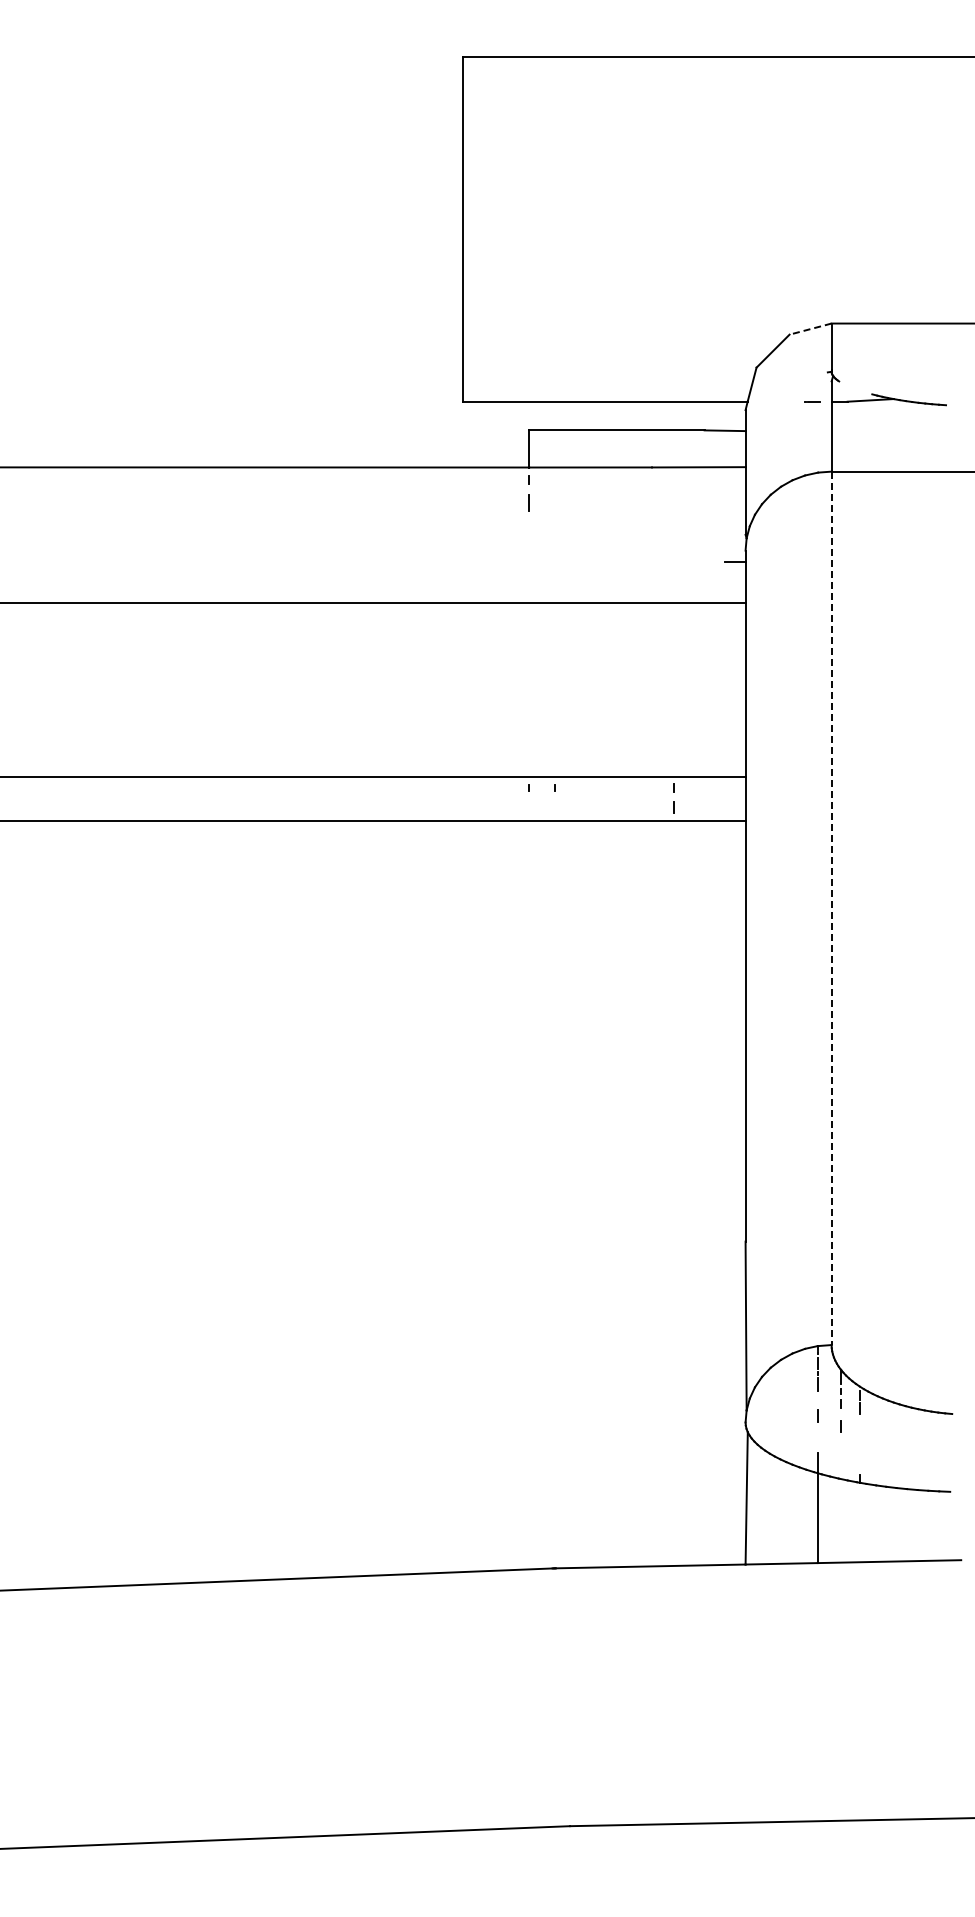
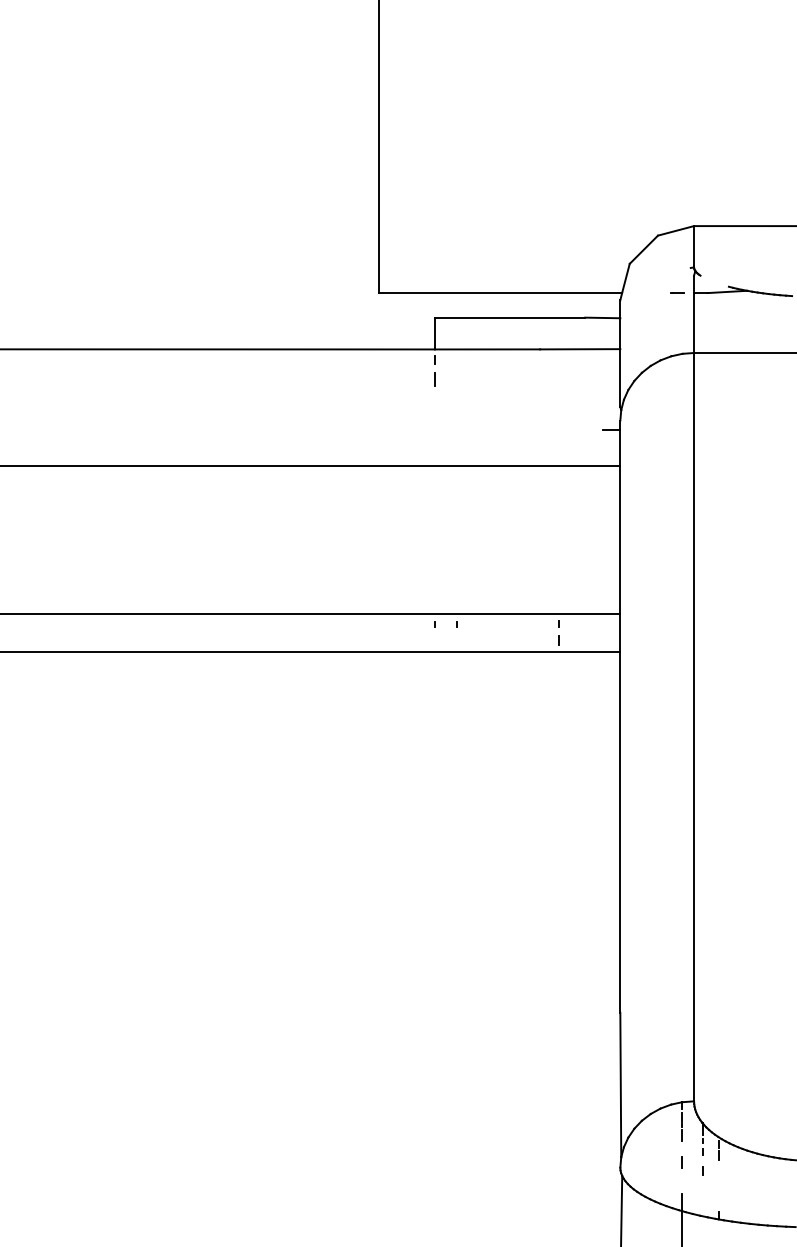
line: (810, 329) -> (675, 231), dashed -> solid
line: (831, 908) -> (693, 727), dashed -> solid

